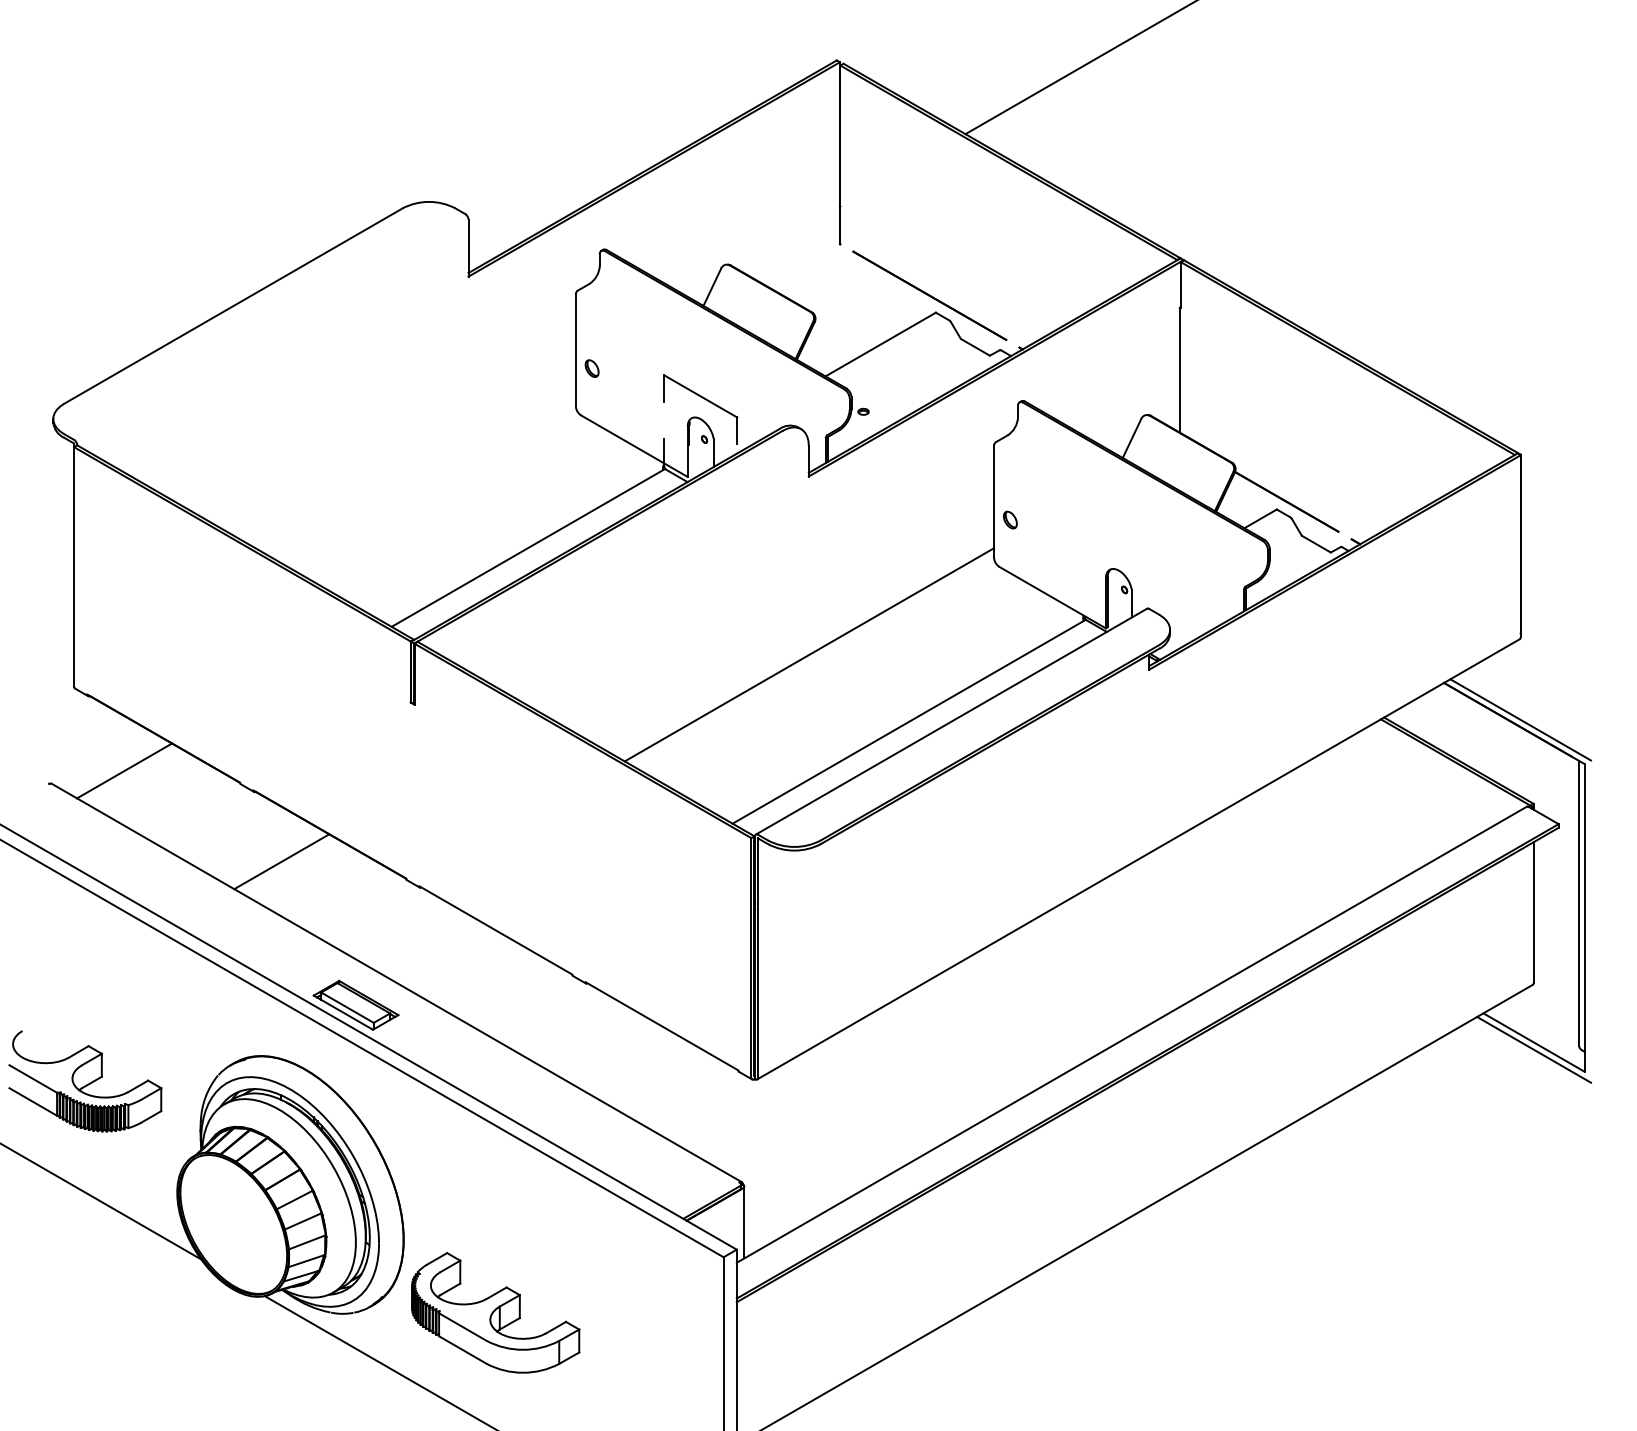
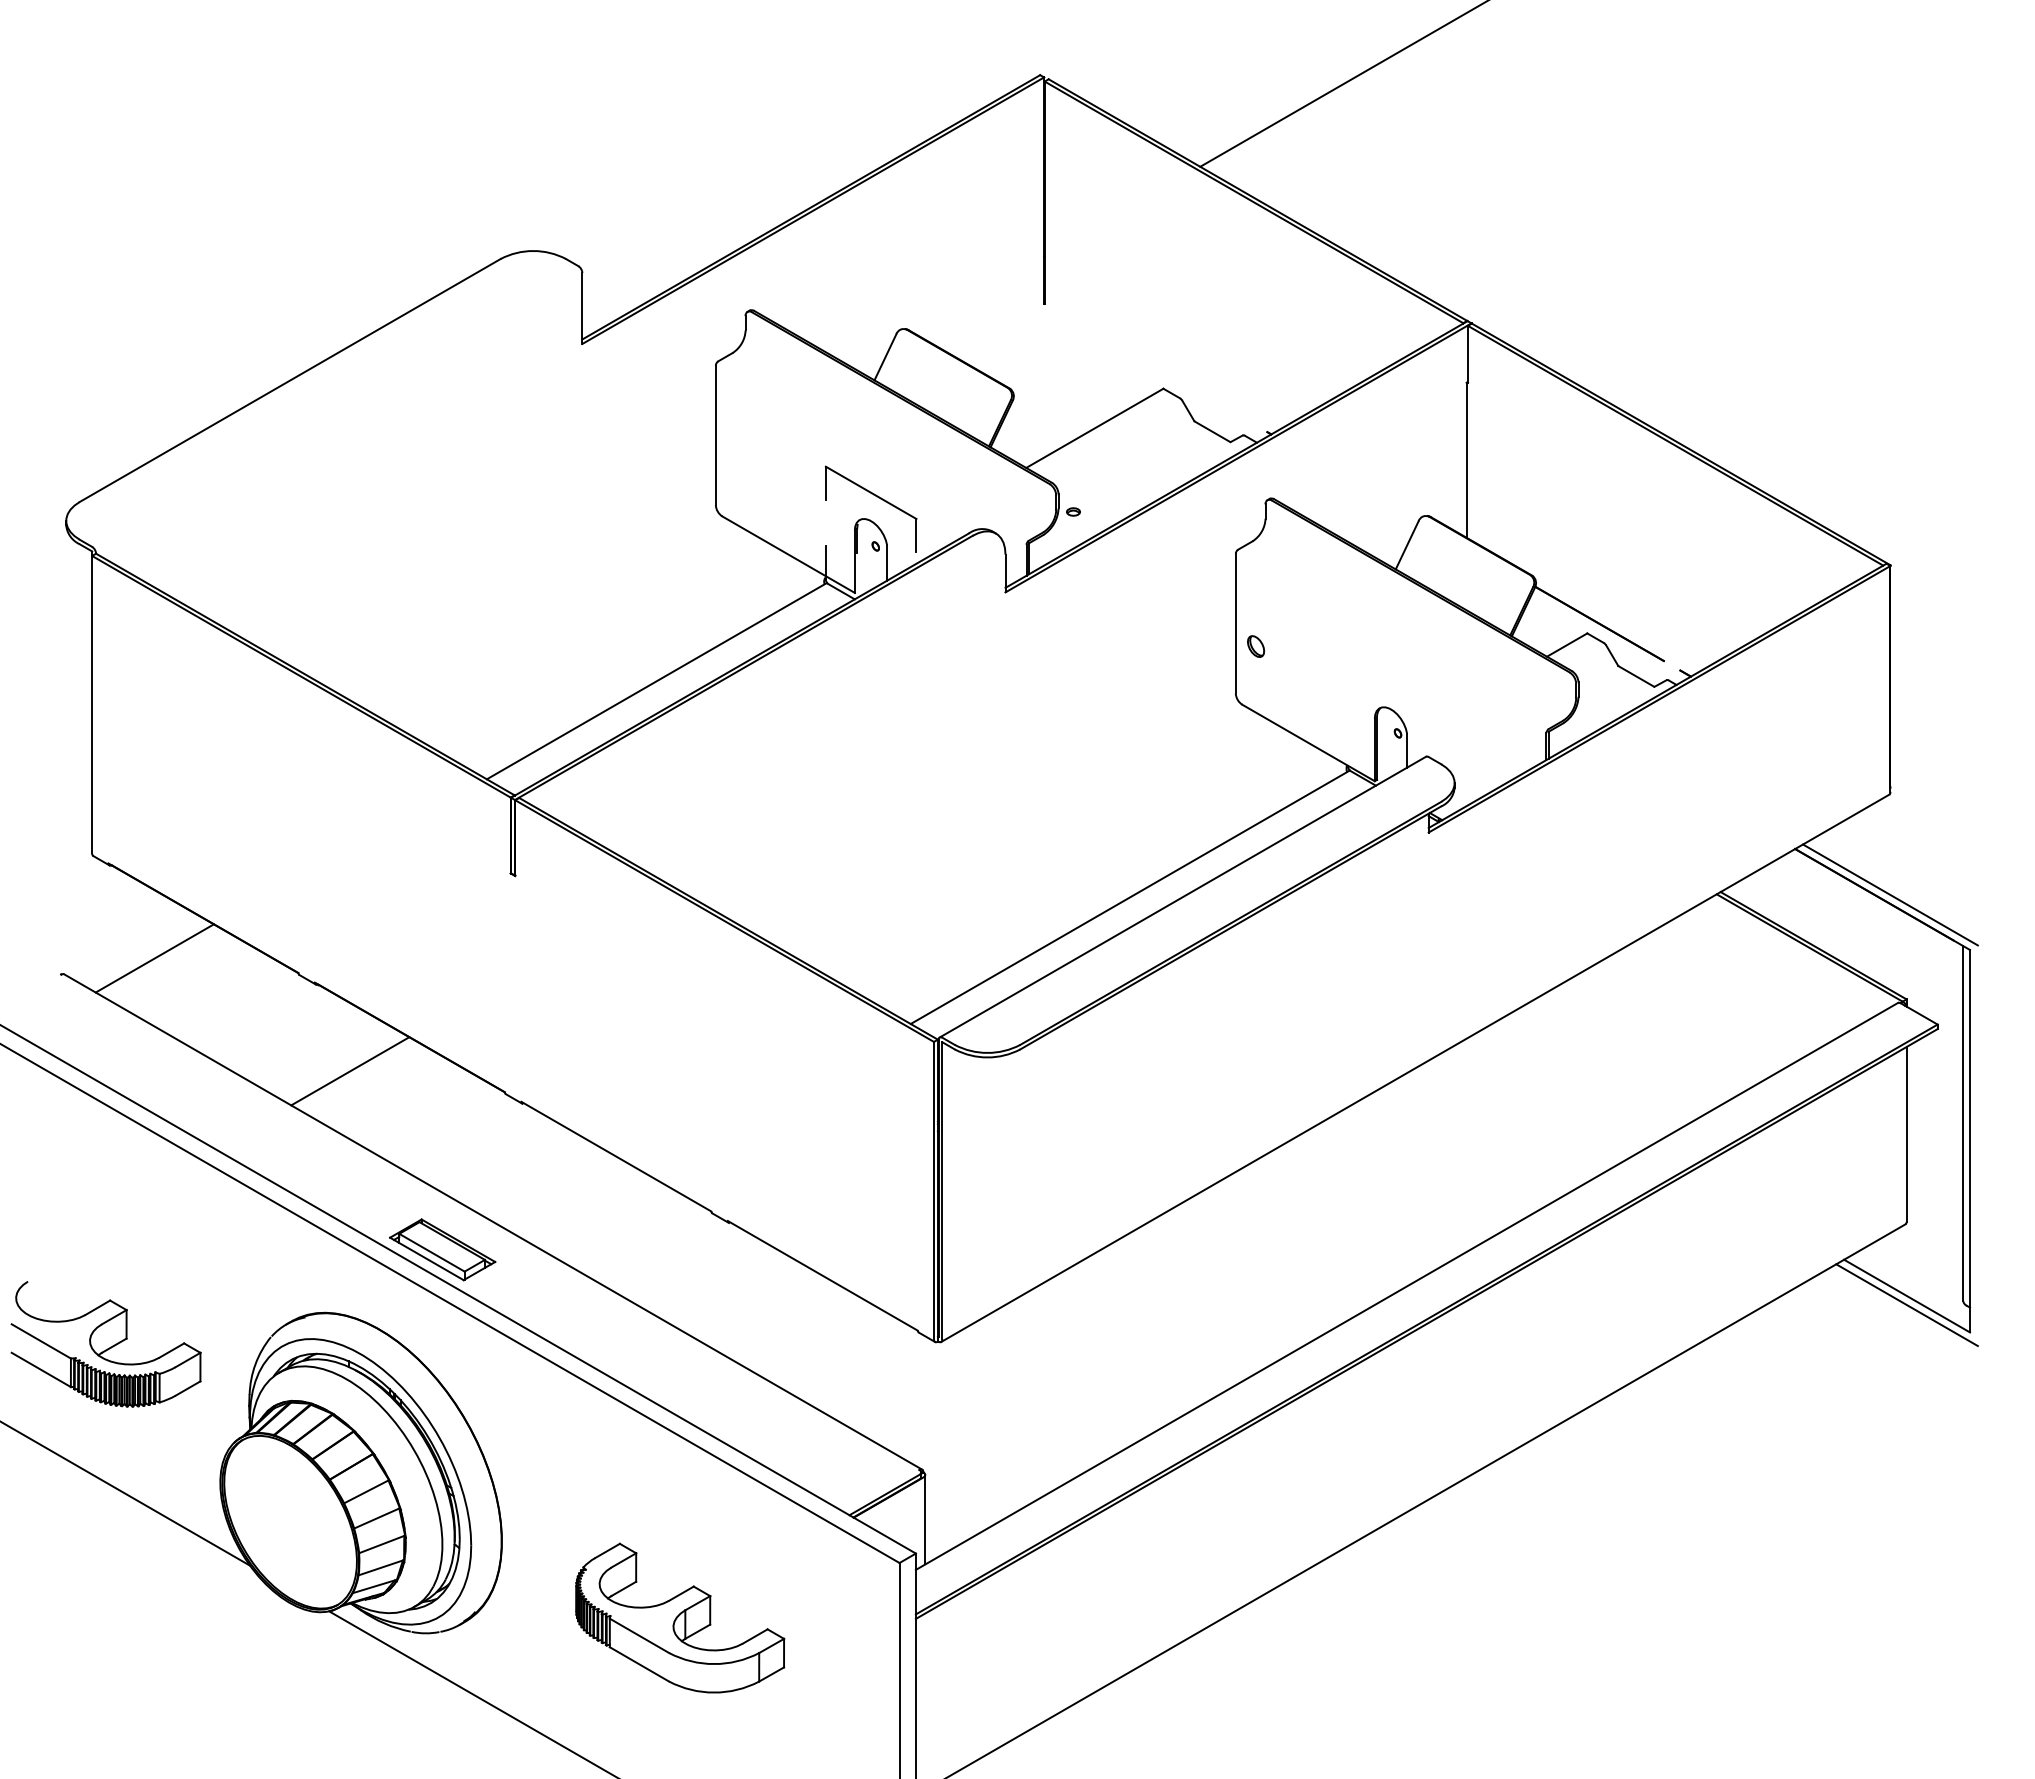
line: (929, 295) -> (1155, 367), removed
part: (592, 367) -> (736, 457), removed
line: (808, 654) -> (1005, 813), removed
part: (495, 1312) -> (680, 1617), moved

